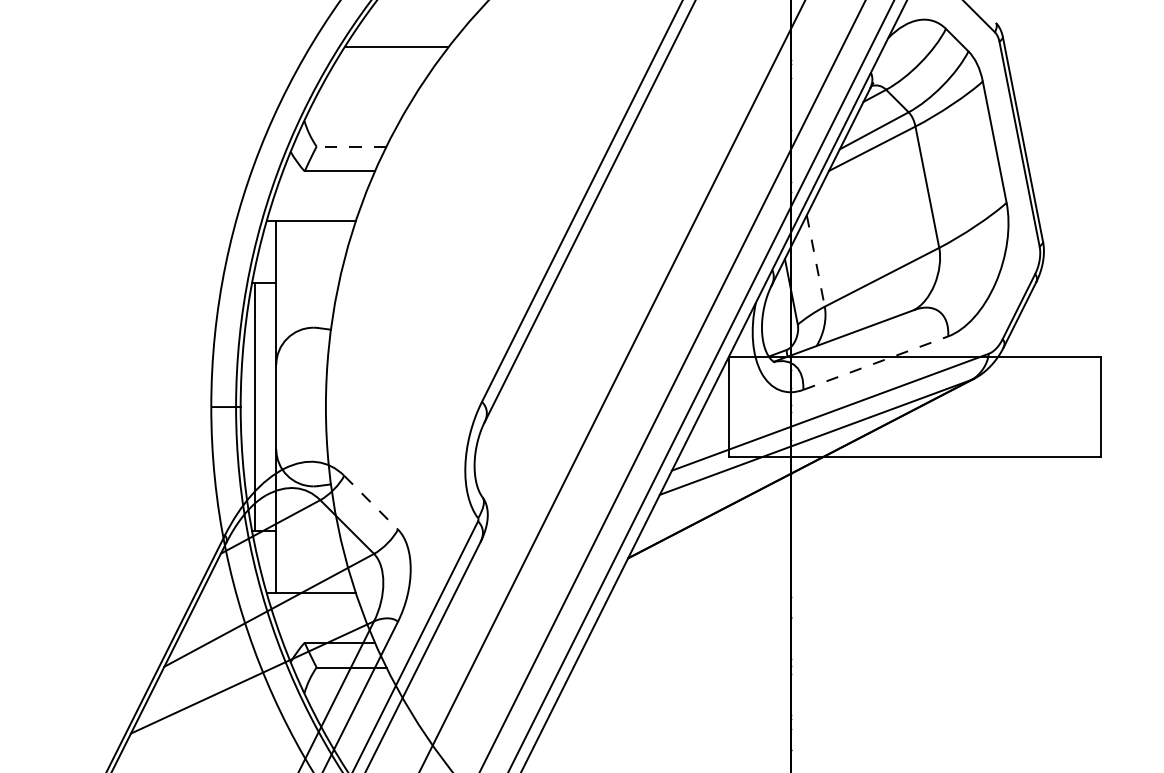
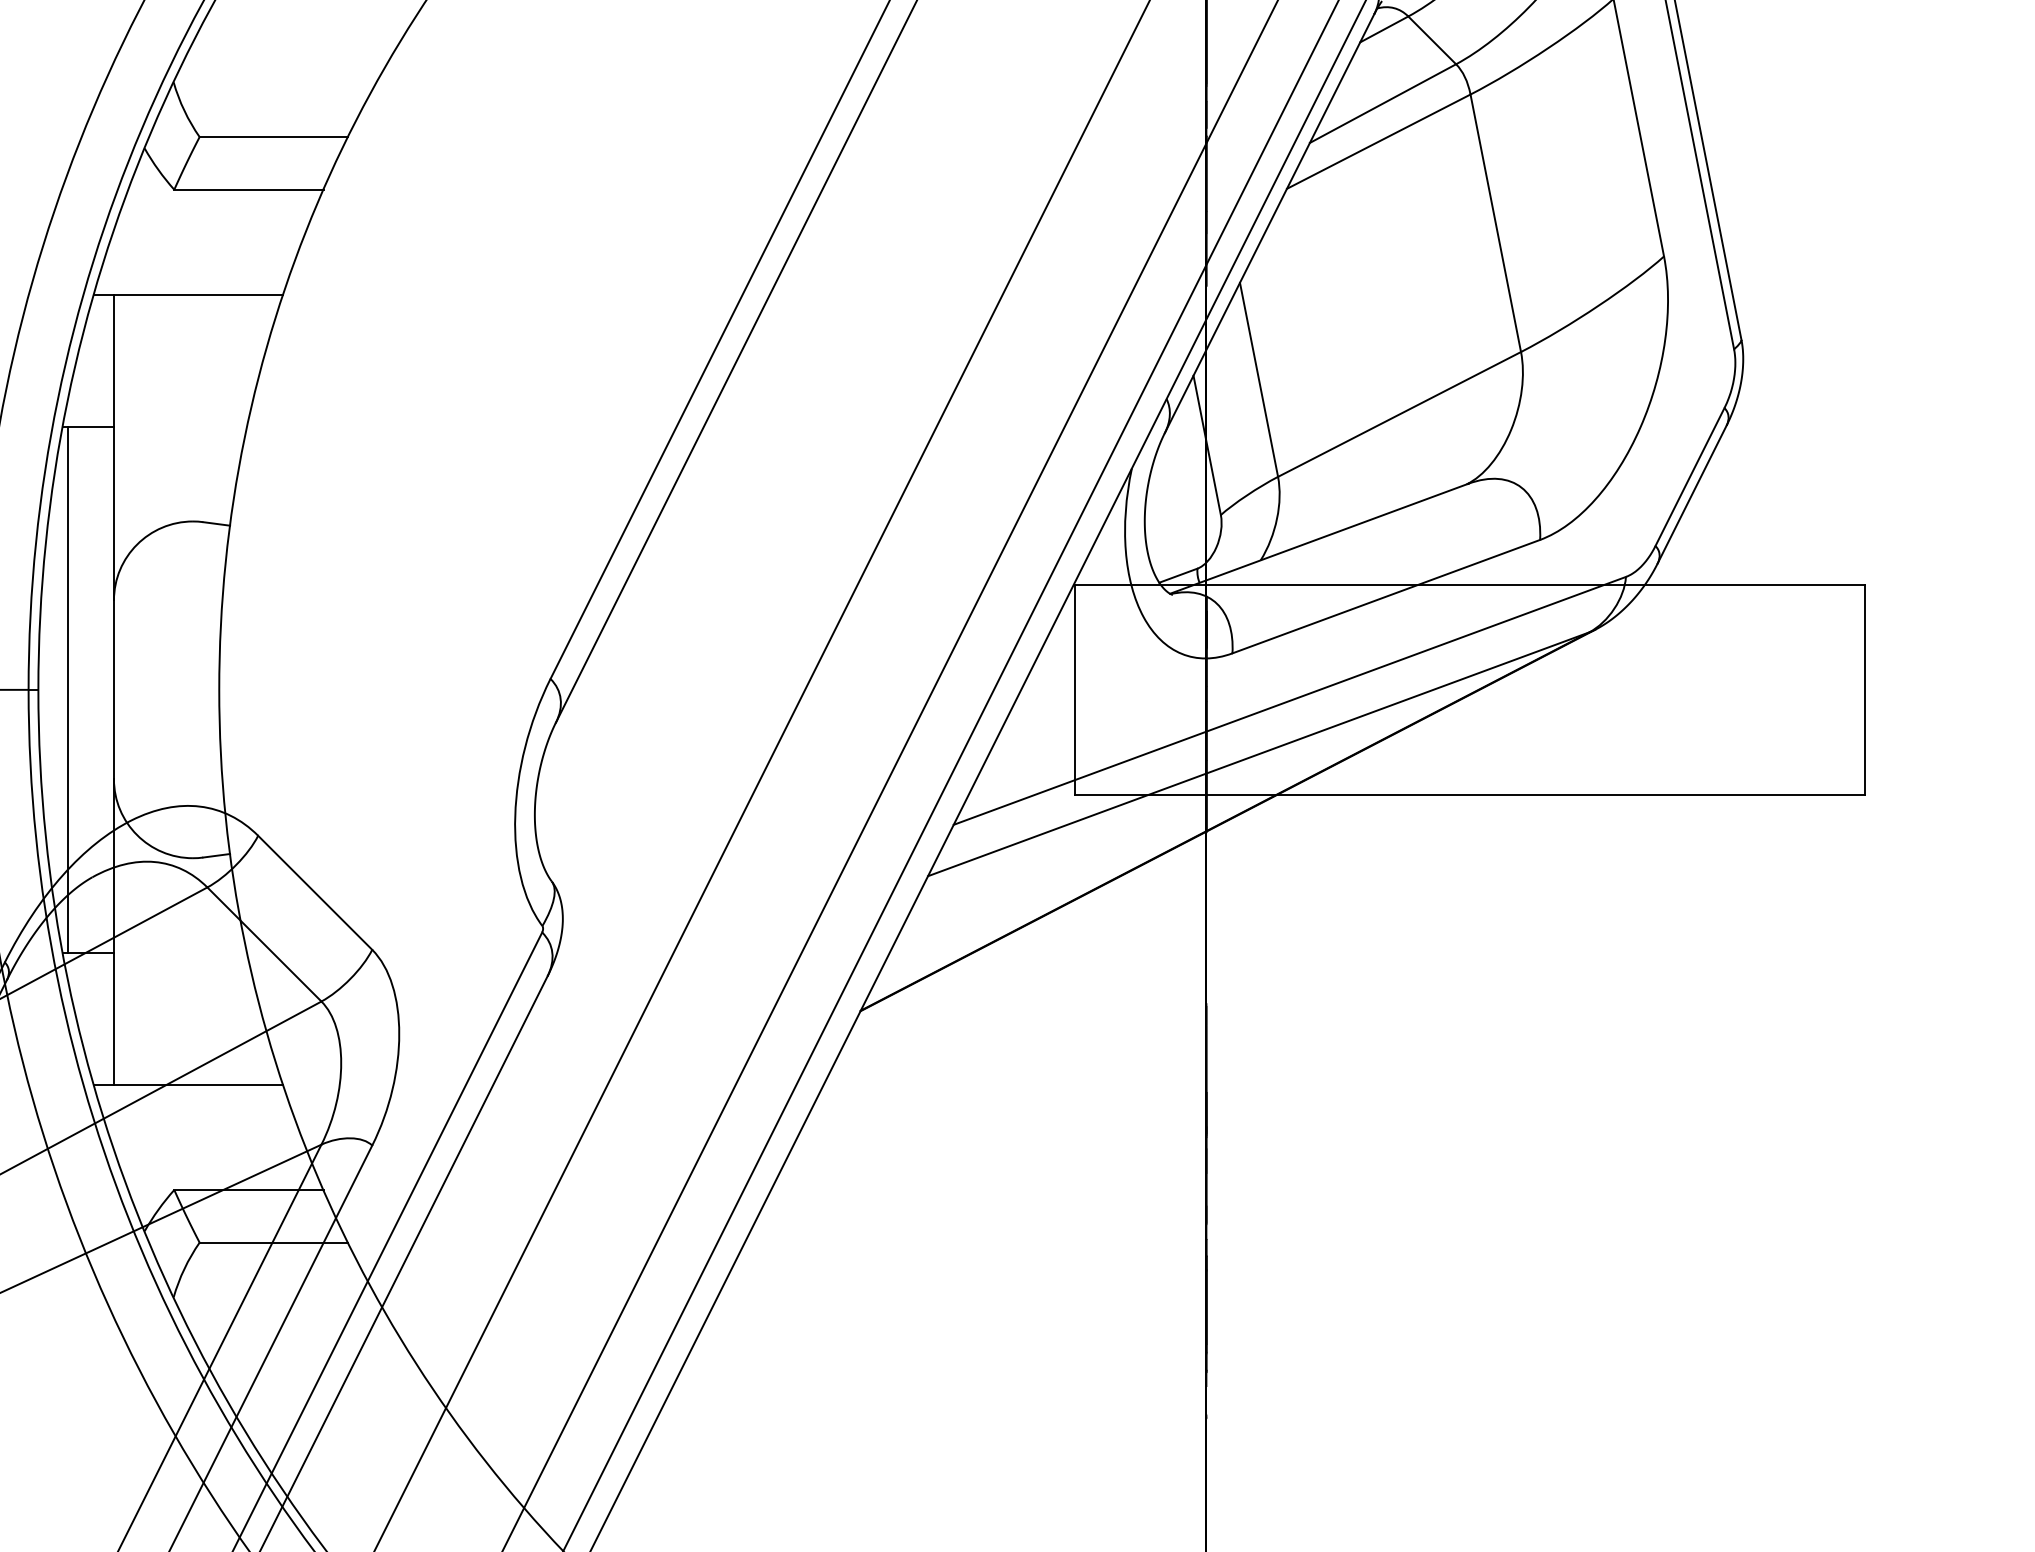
line: (351, 146) -> (273, 136), dashed -> solid
line: (815, 260) -> (1258, 378), dashed -> solid
line: (876, 362) -> (1387, 595), dashed -> solid
line: (371, 503) -> (316, 894), dashed -> solid

